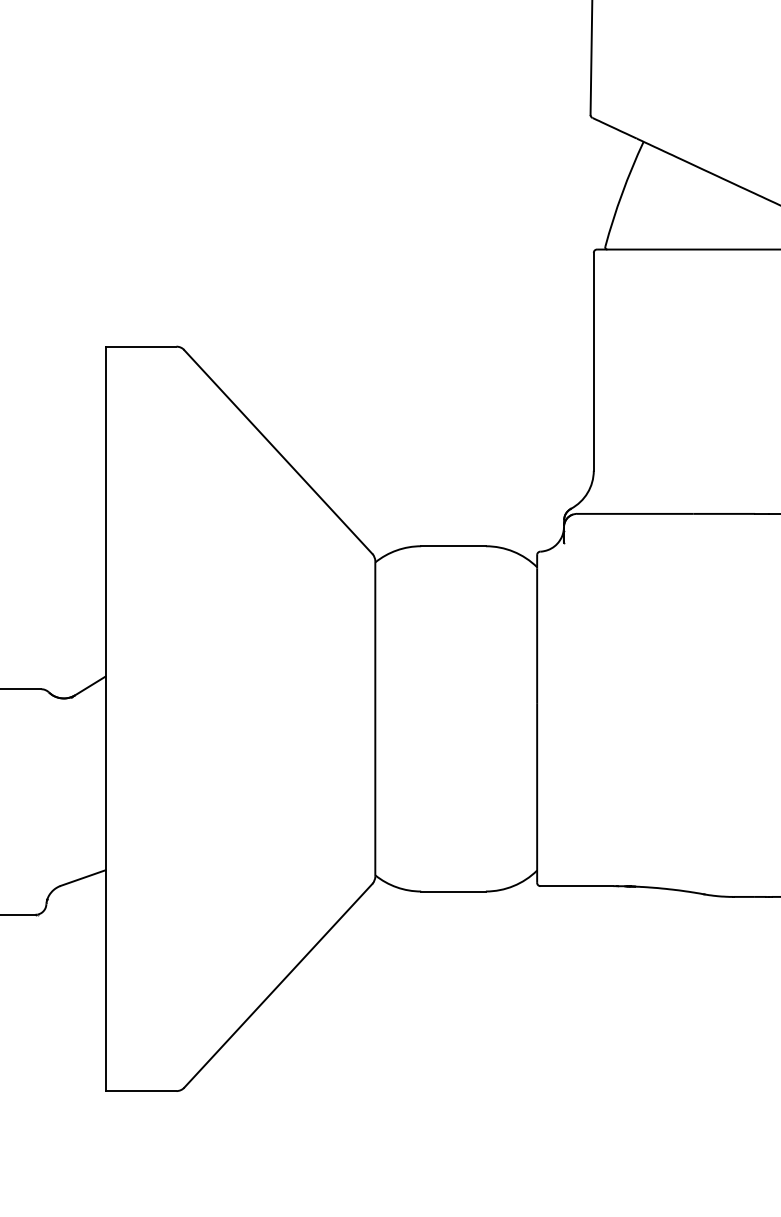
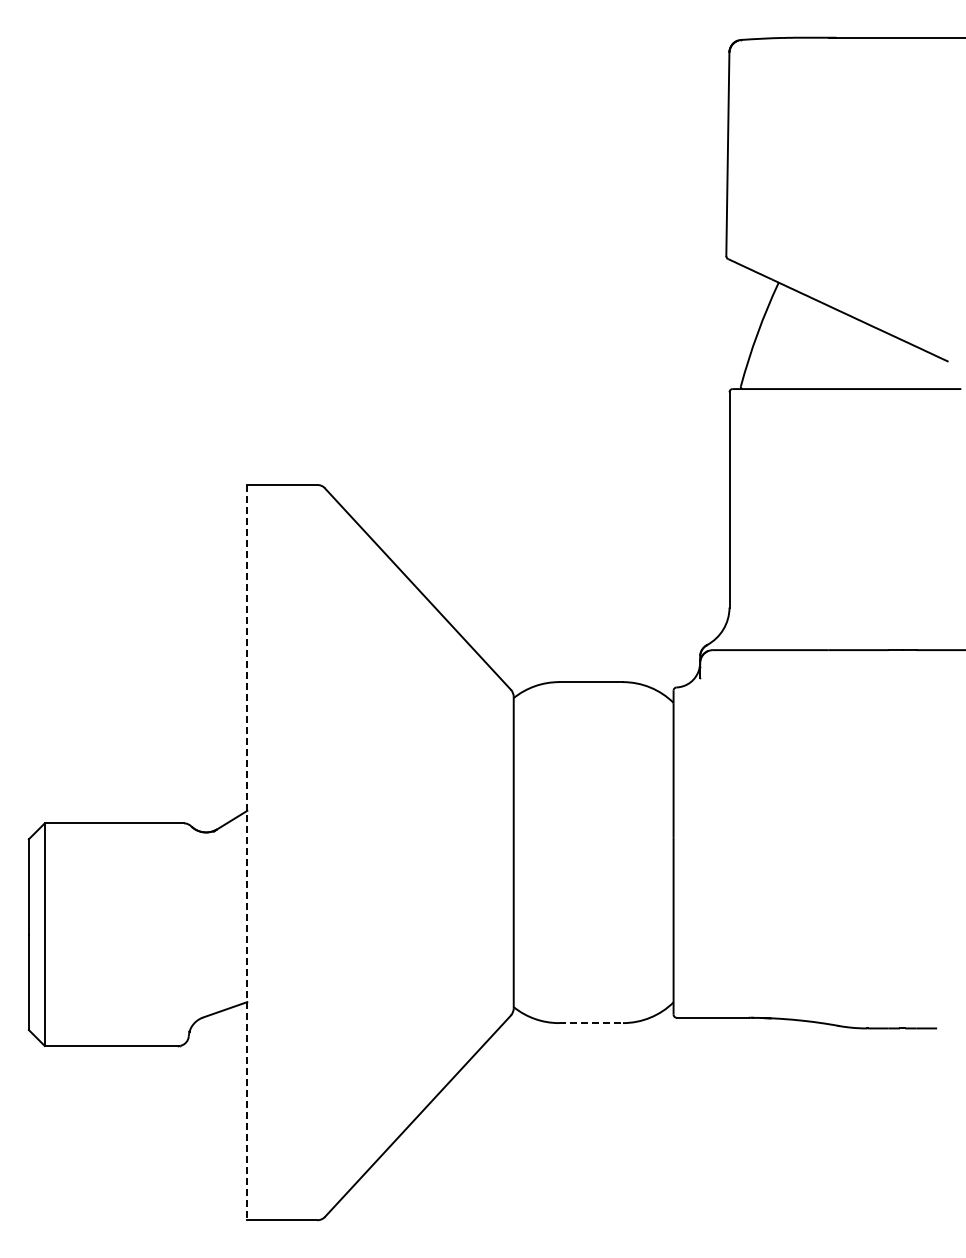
line: (105, 718) -> (247, 852), solid -> dashed
line: (453, 891) -> (590, 1023), solid -> dashed

